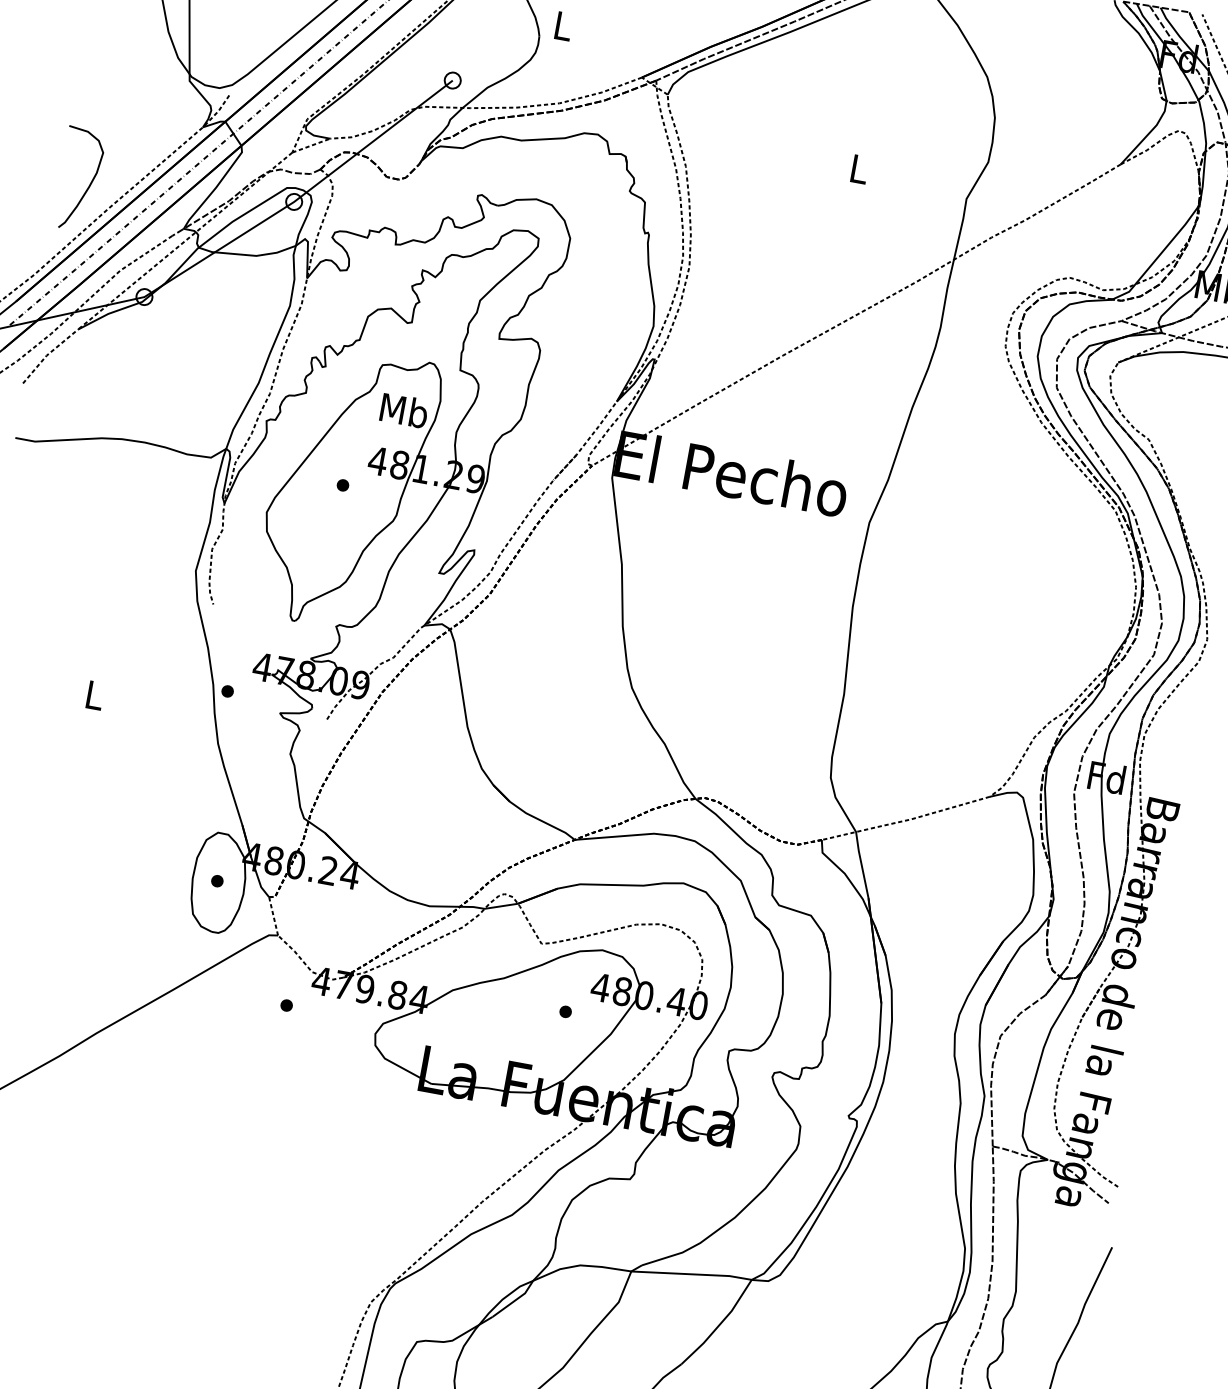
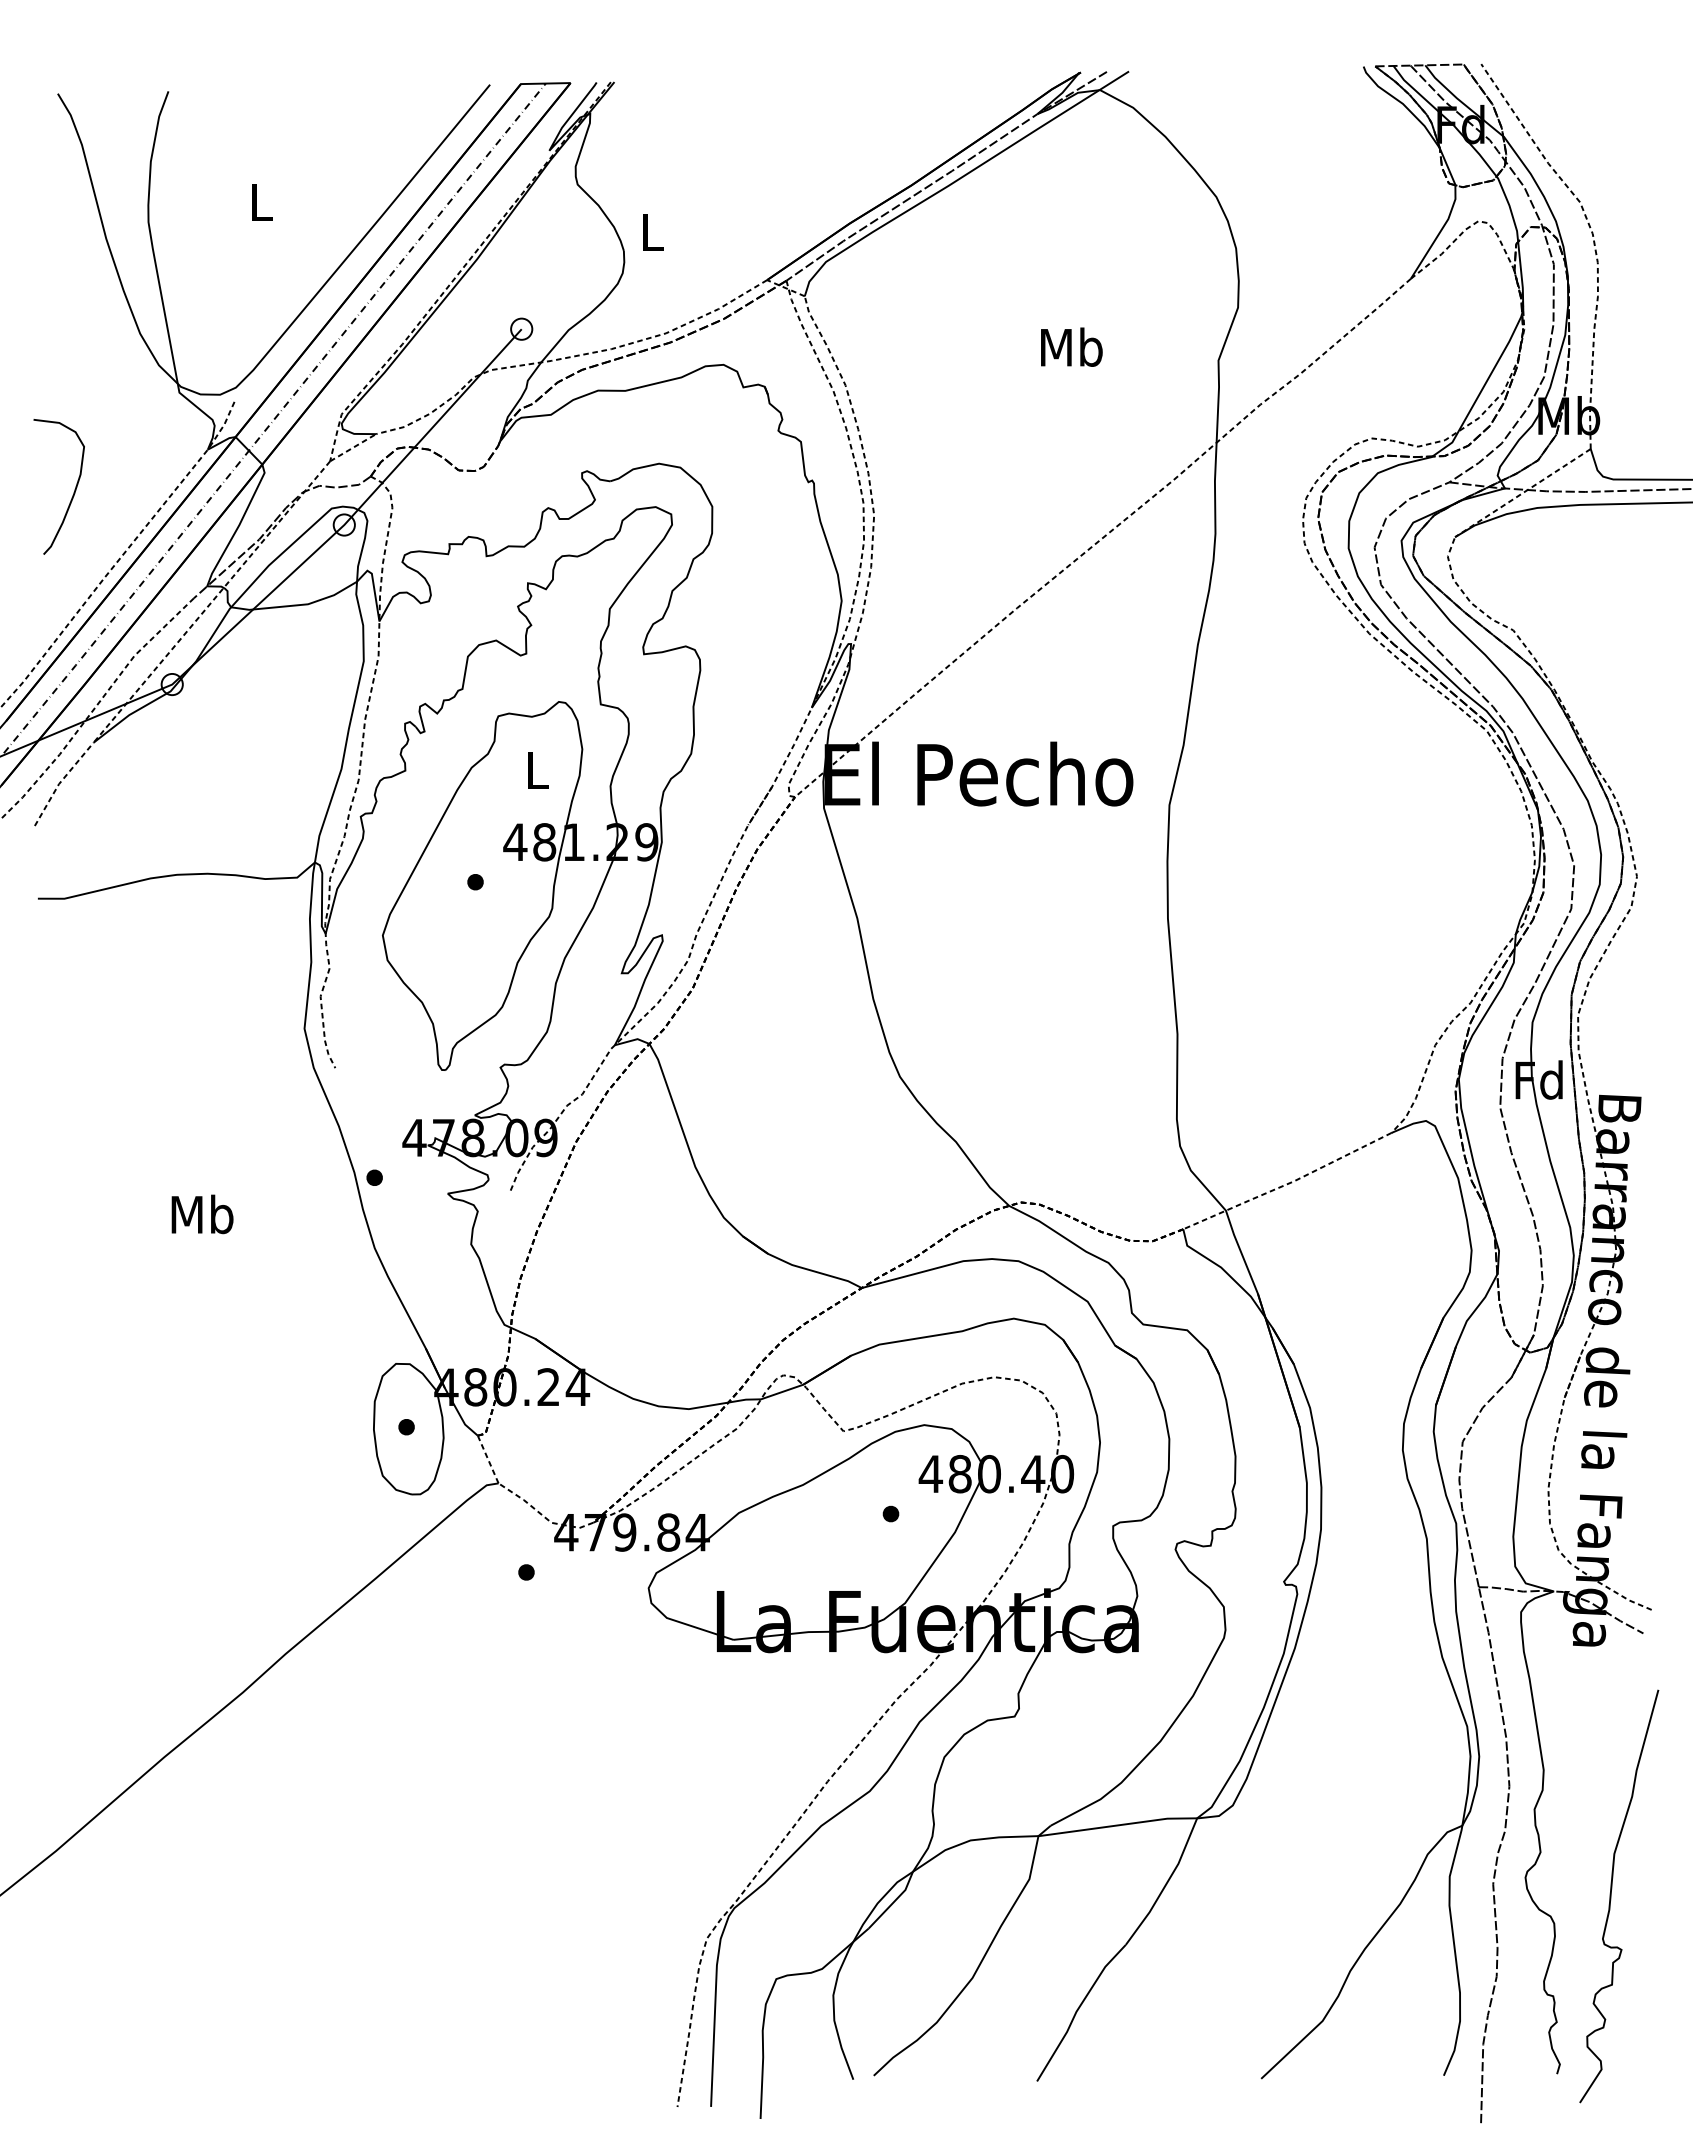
text: (859, 168) -> (1071, 346), L -> Mb
curve: (89, 185) -> (73, 492), moved
text: (404, 410) -> (537, 769), Mb -> L
text: (94, 695) -> (202, 1214), L -> Mb

